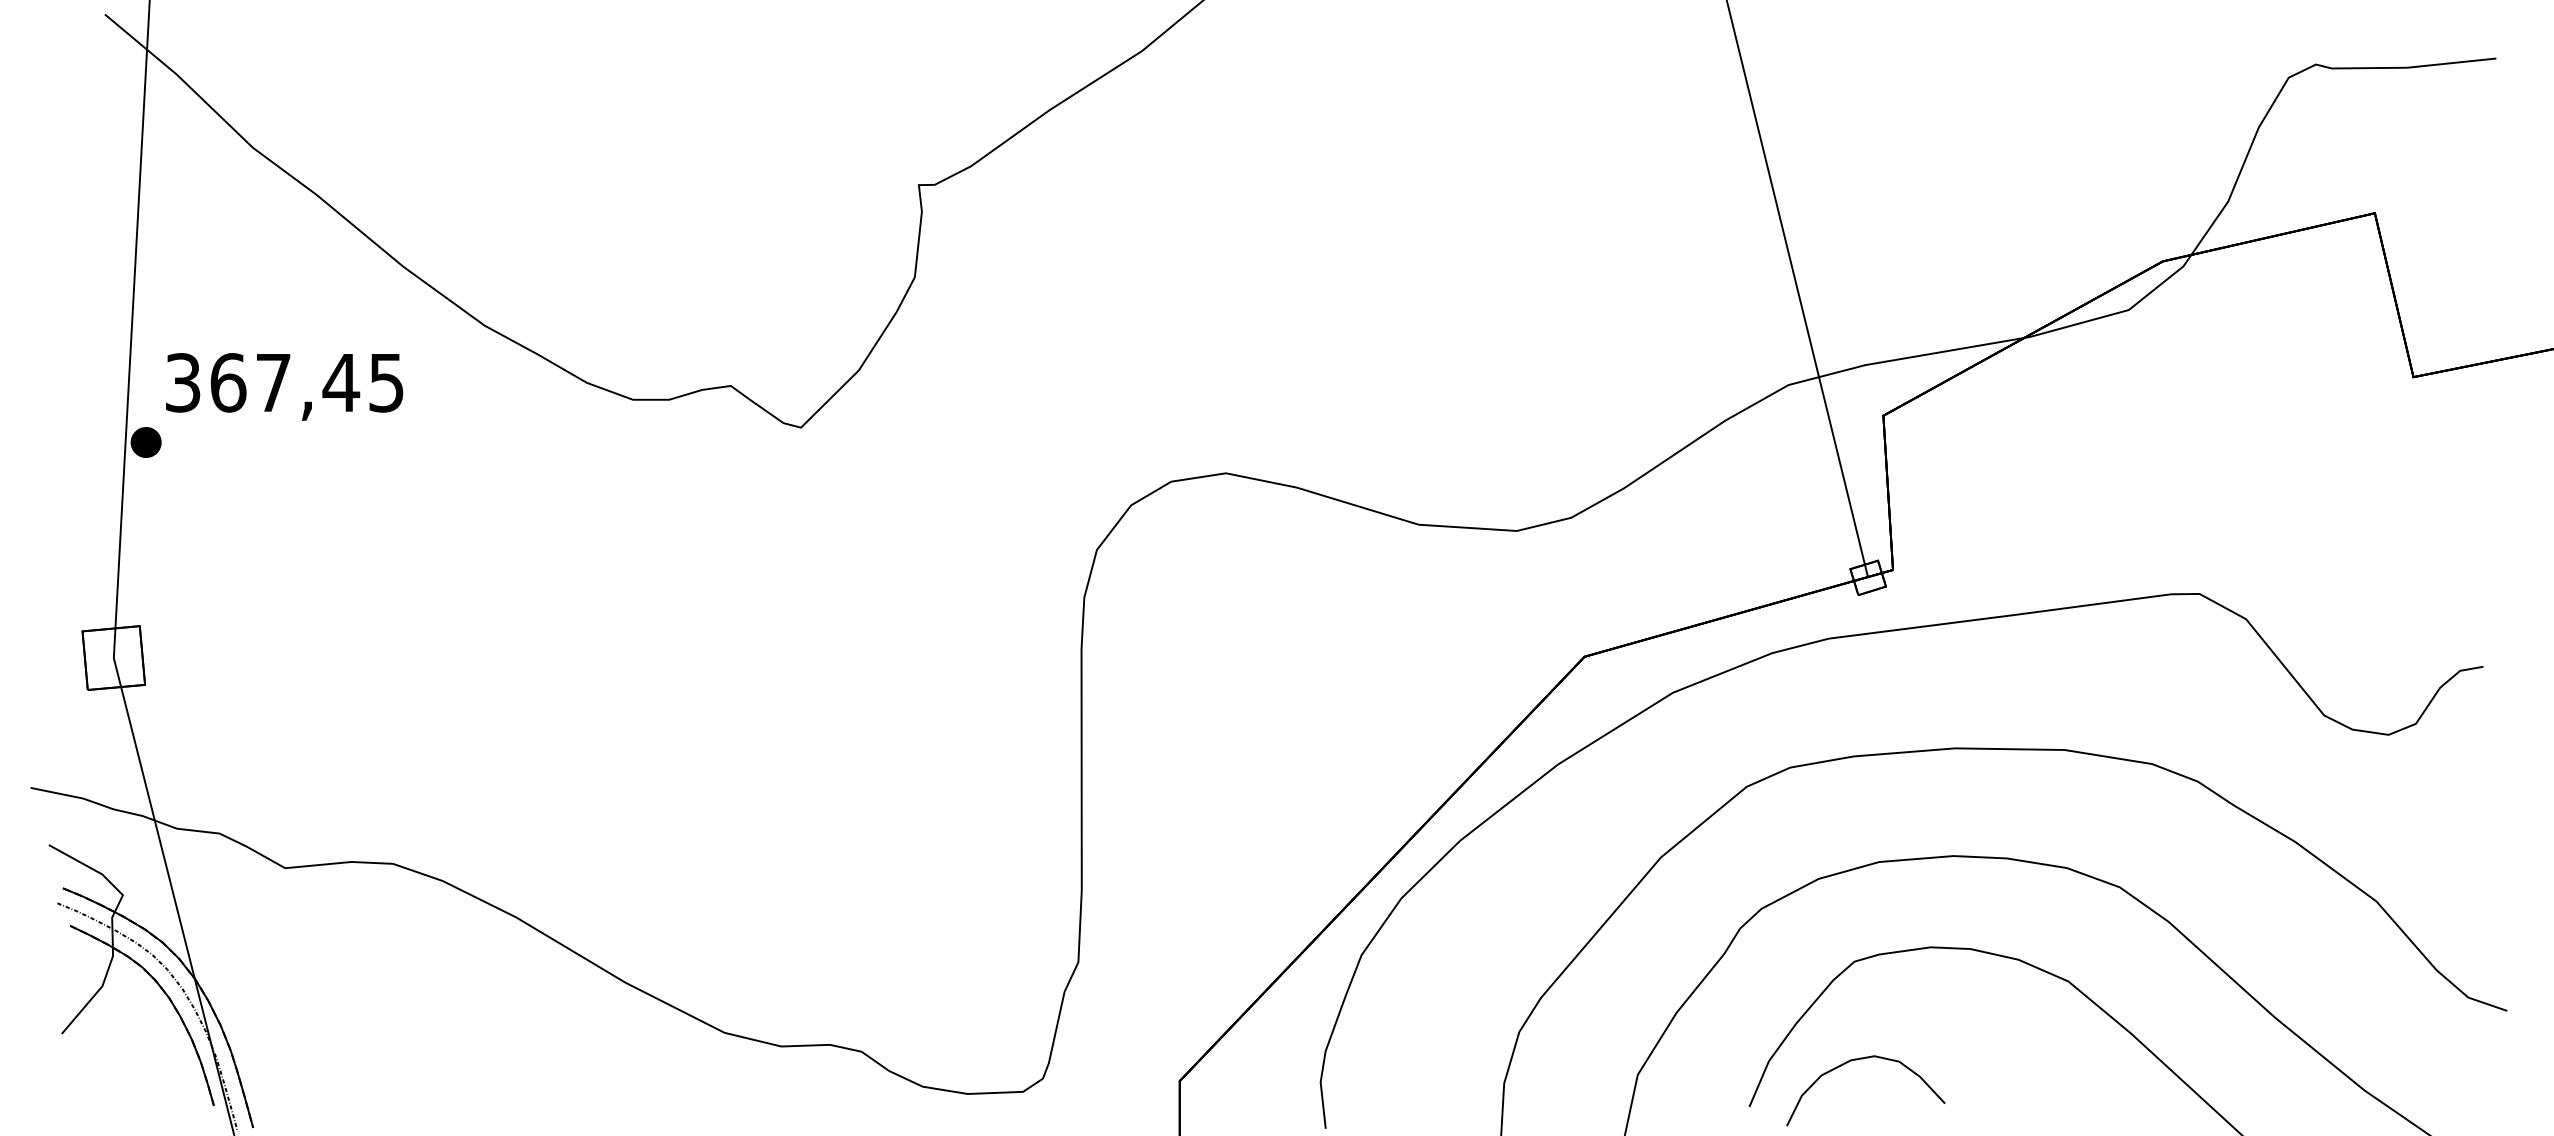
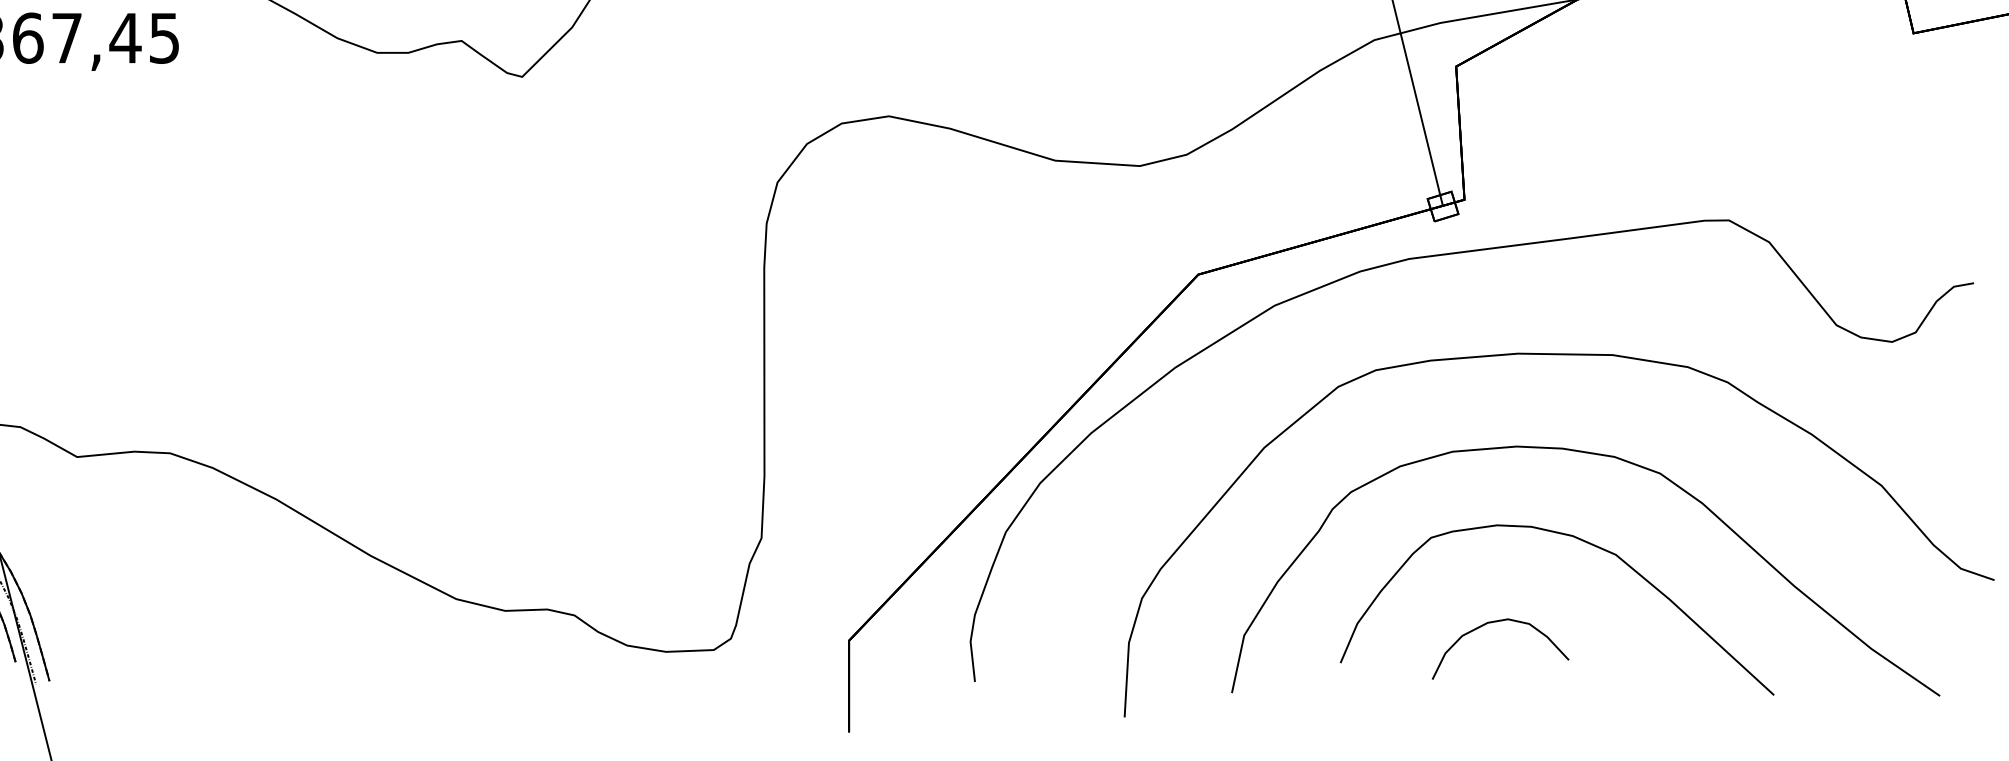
curve: (1857, 1060) -> (1493, 622), moved

